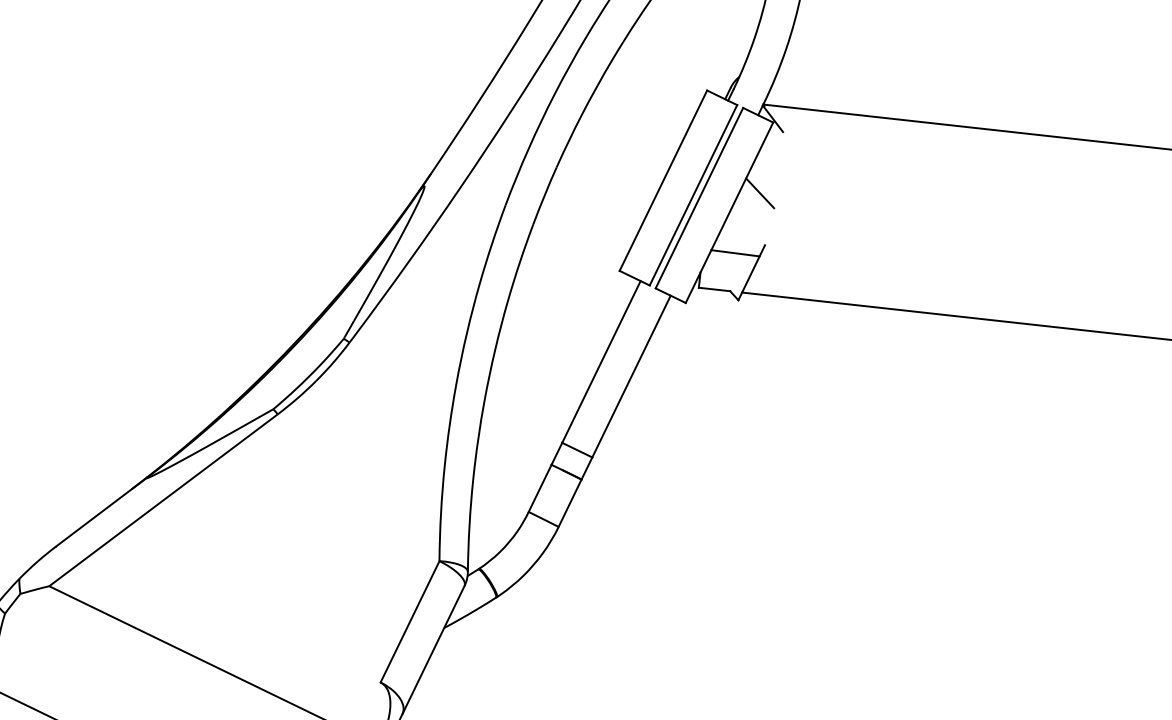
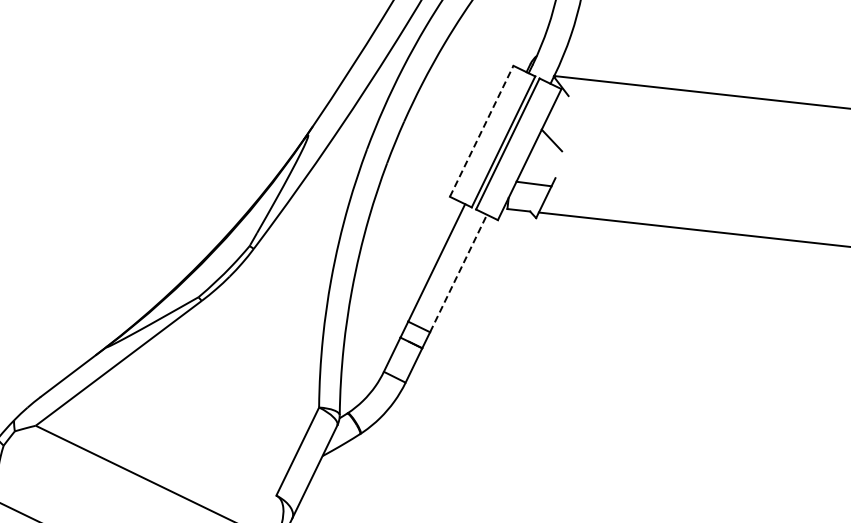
line: (663, 180) -> (481, 131), solid -> dashed
line: (631, 376) -> (458, 273), solid -> dashed

